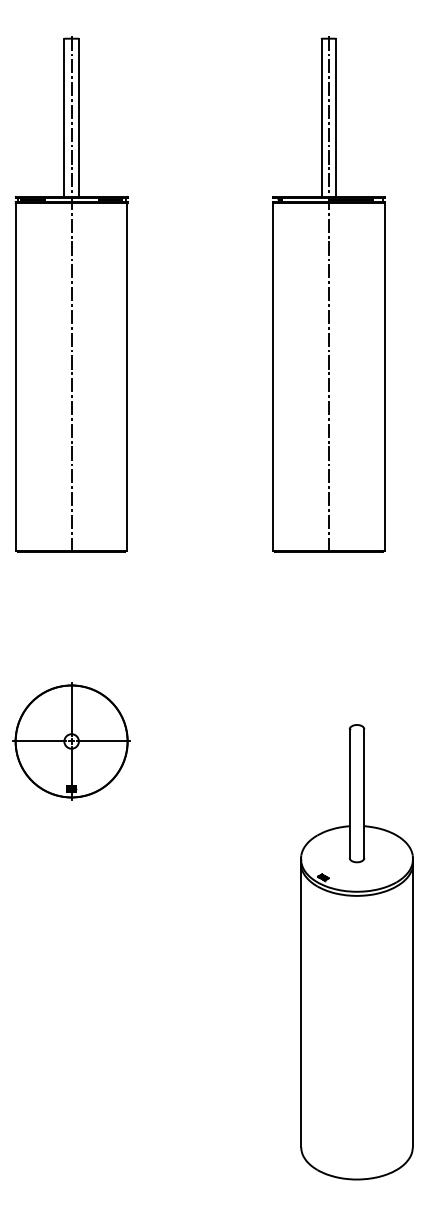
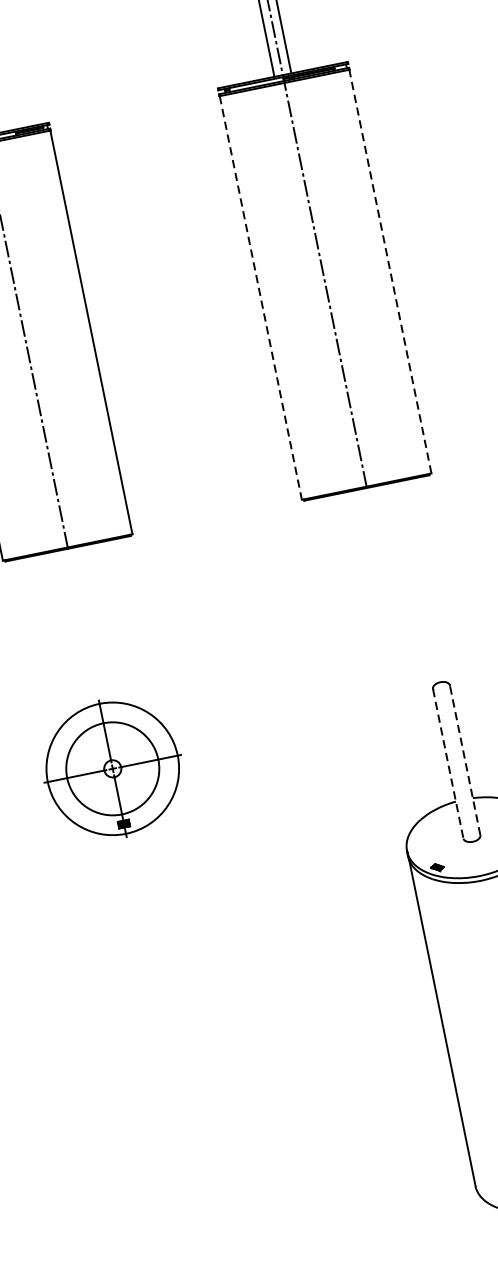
line: (273, 377) -> (261, 298), solid -> dashed
line: (384, 377) -> (390, 272), solid -> dashed
circle: (71, 741) -> (112, 768), size x0.7
line: (364, 793) -> (465, 760), solid -> dashed
line: (349, 794) -> (448, 764), solid -> dashed

